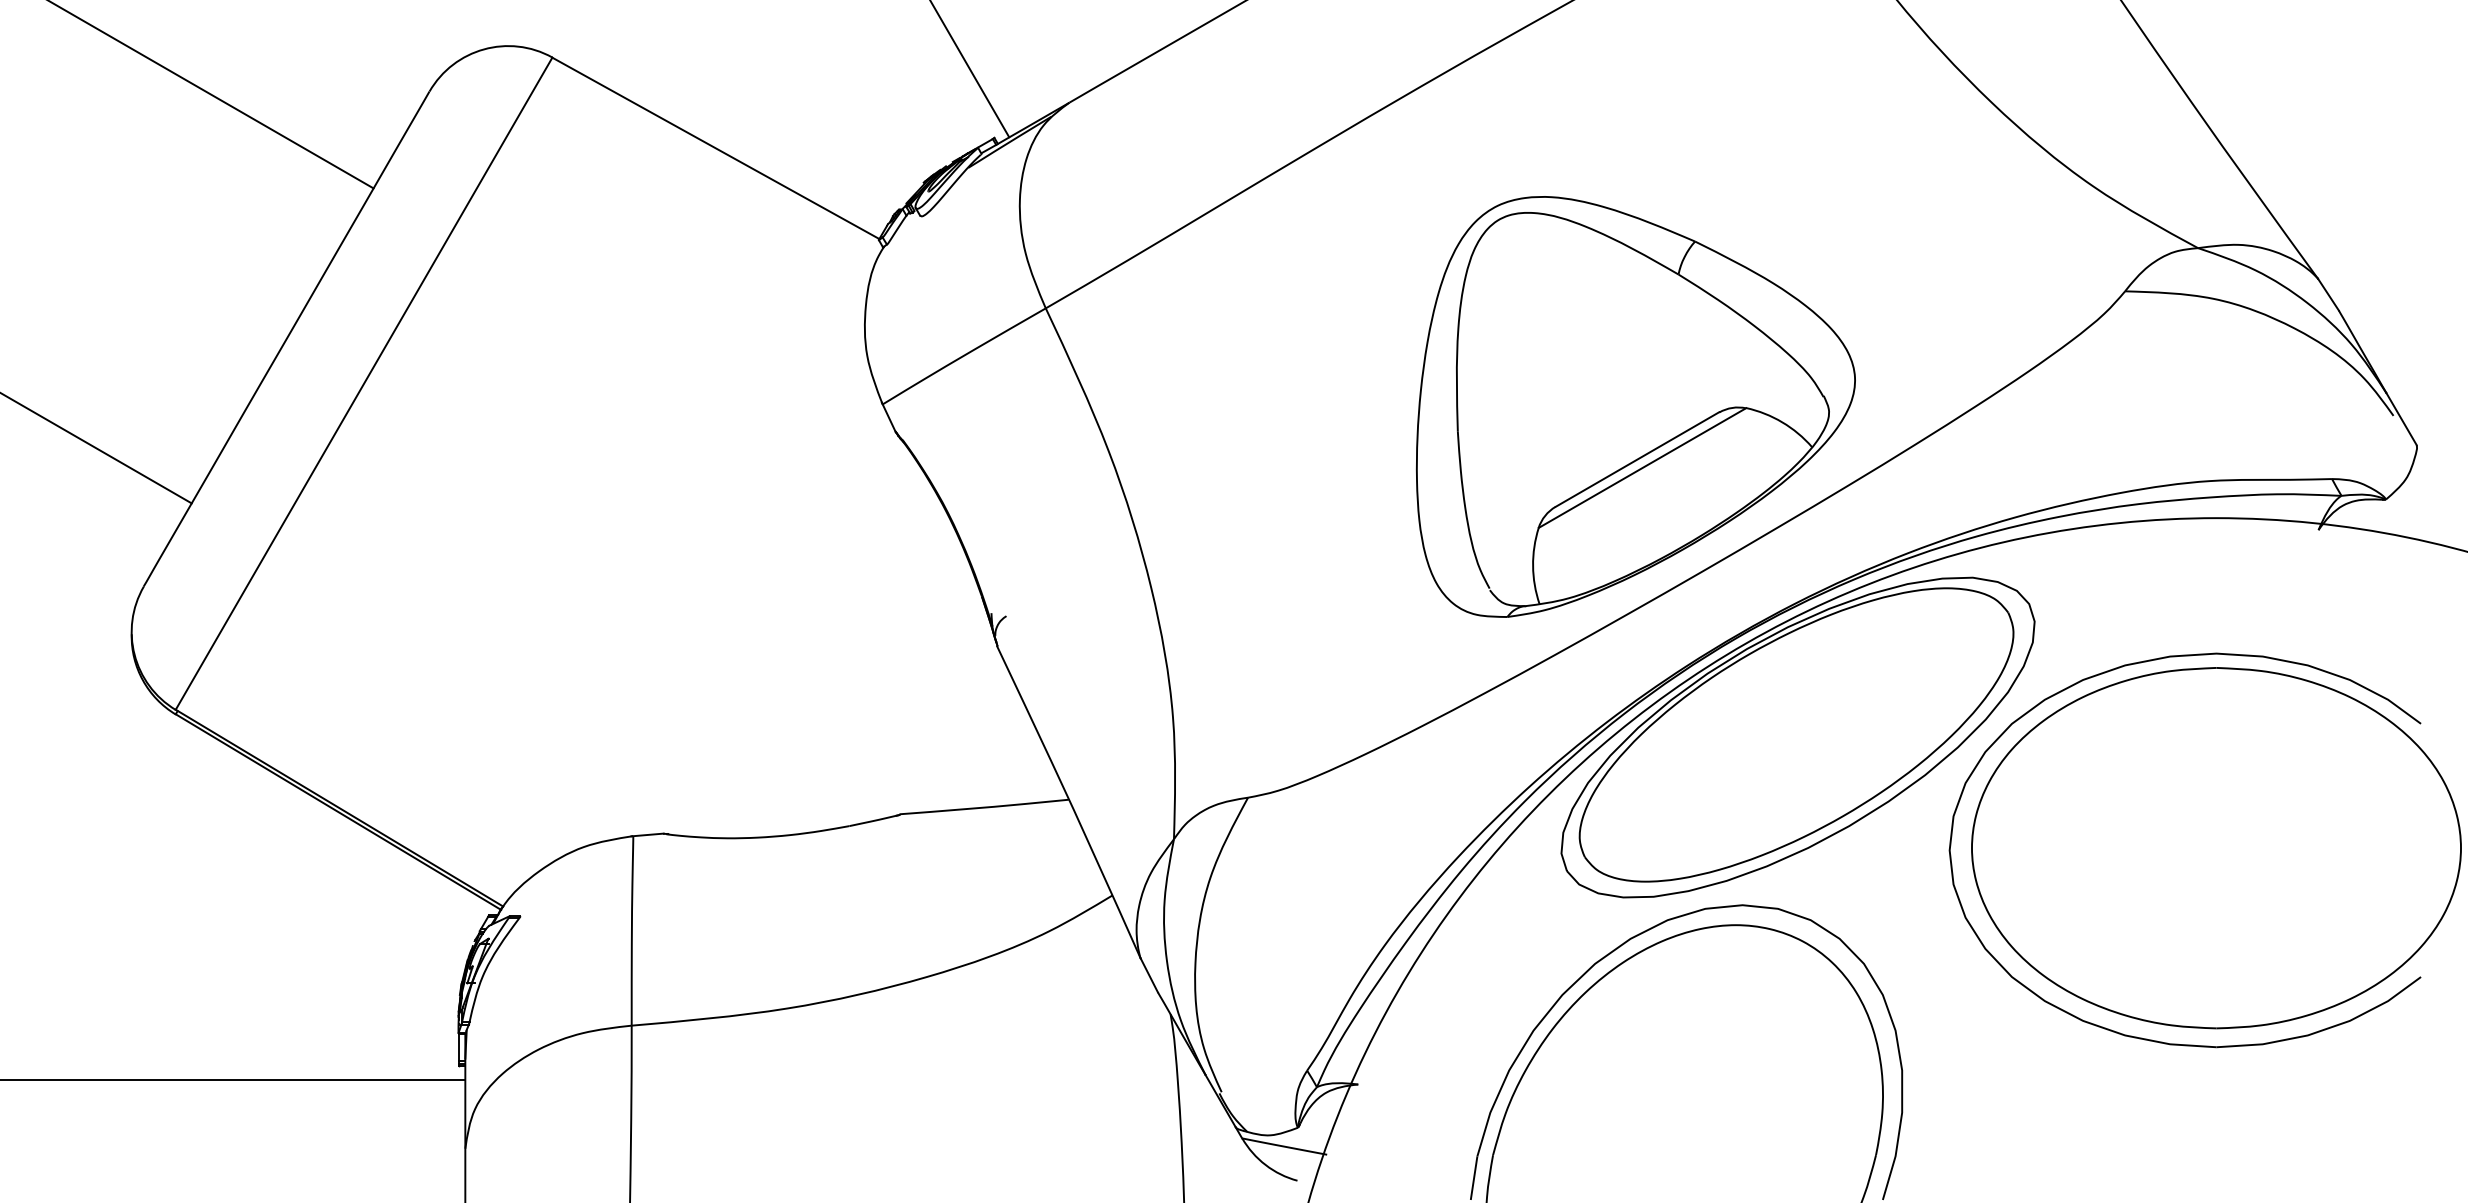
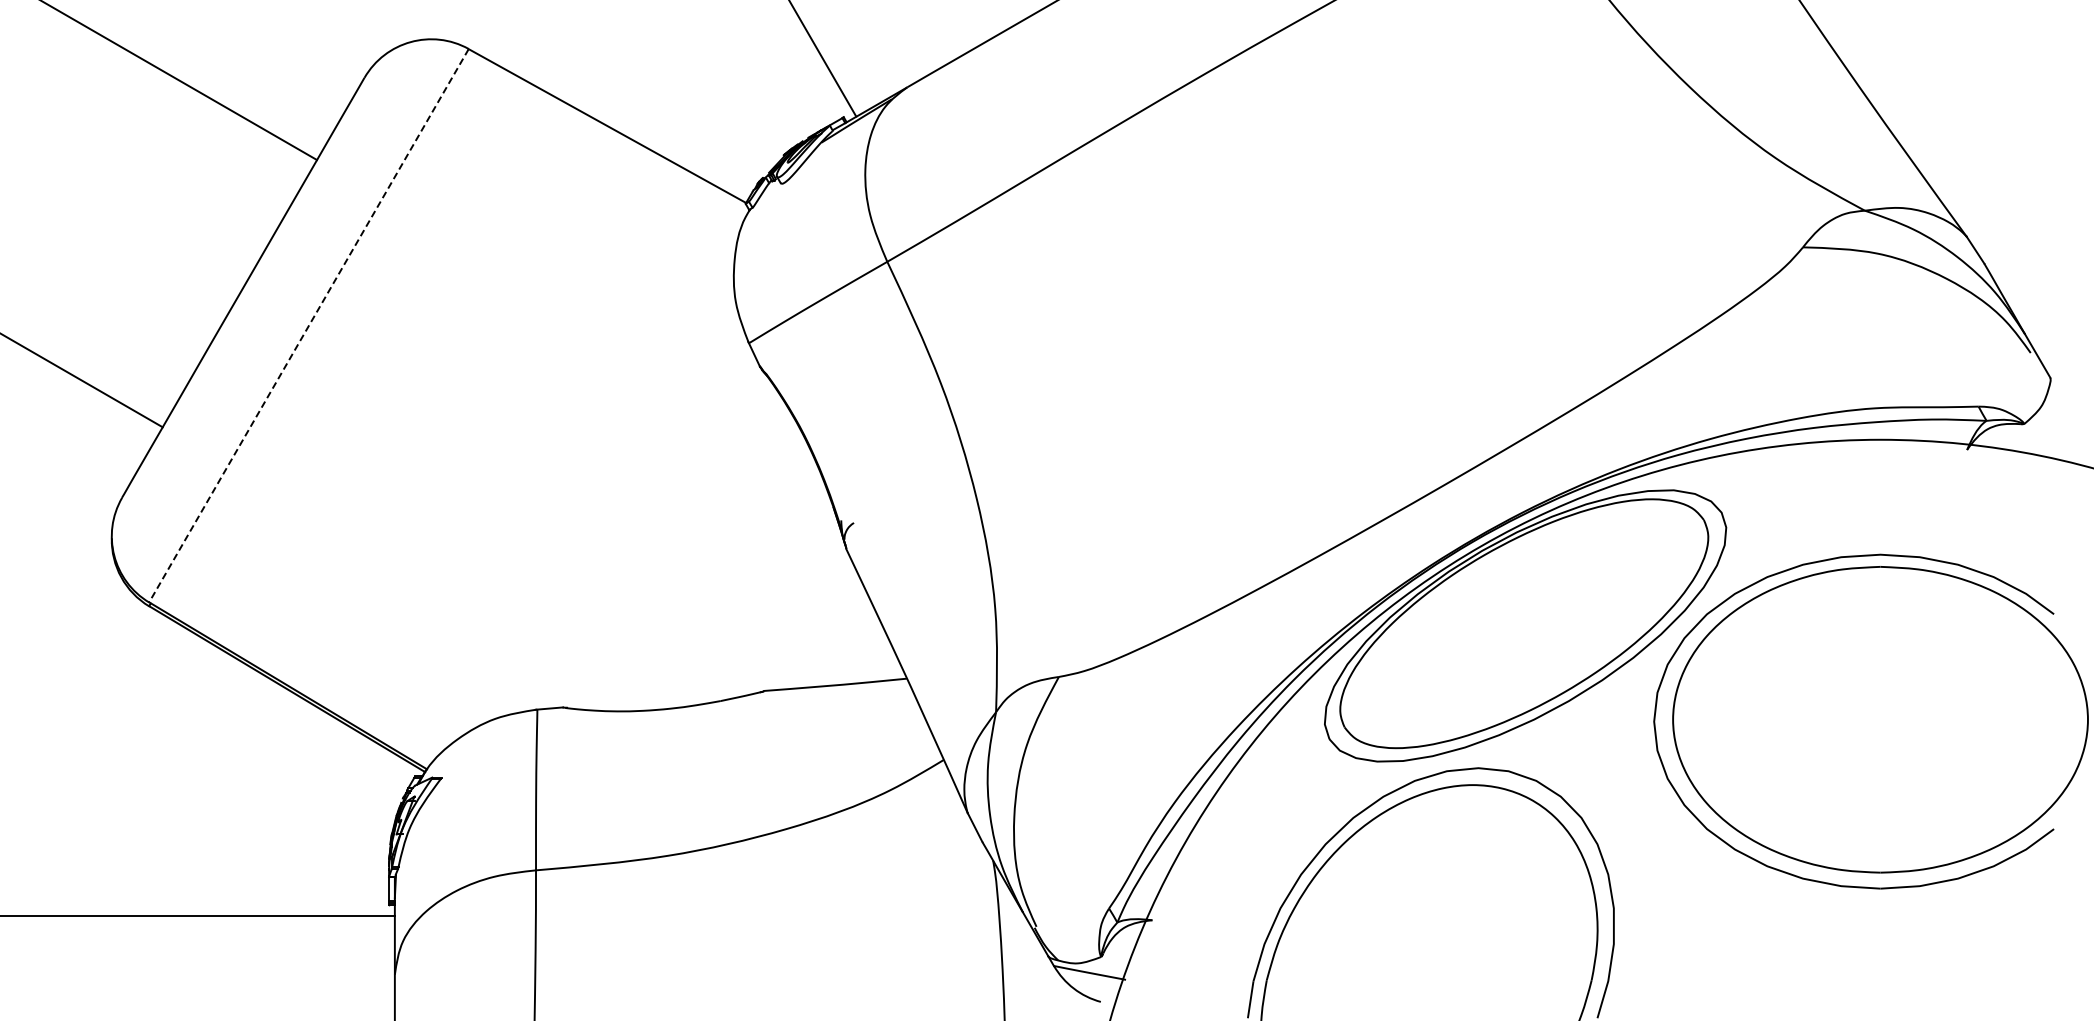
line: (363, 384) -> (308, 326), solid -> dashed
part: (1635, 407) -> (1387, 345), removed

